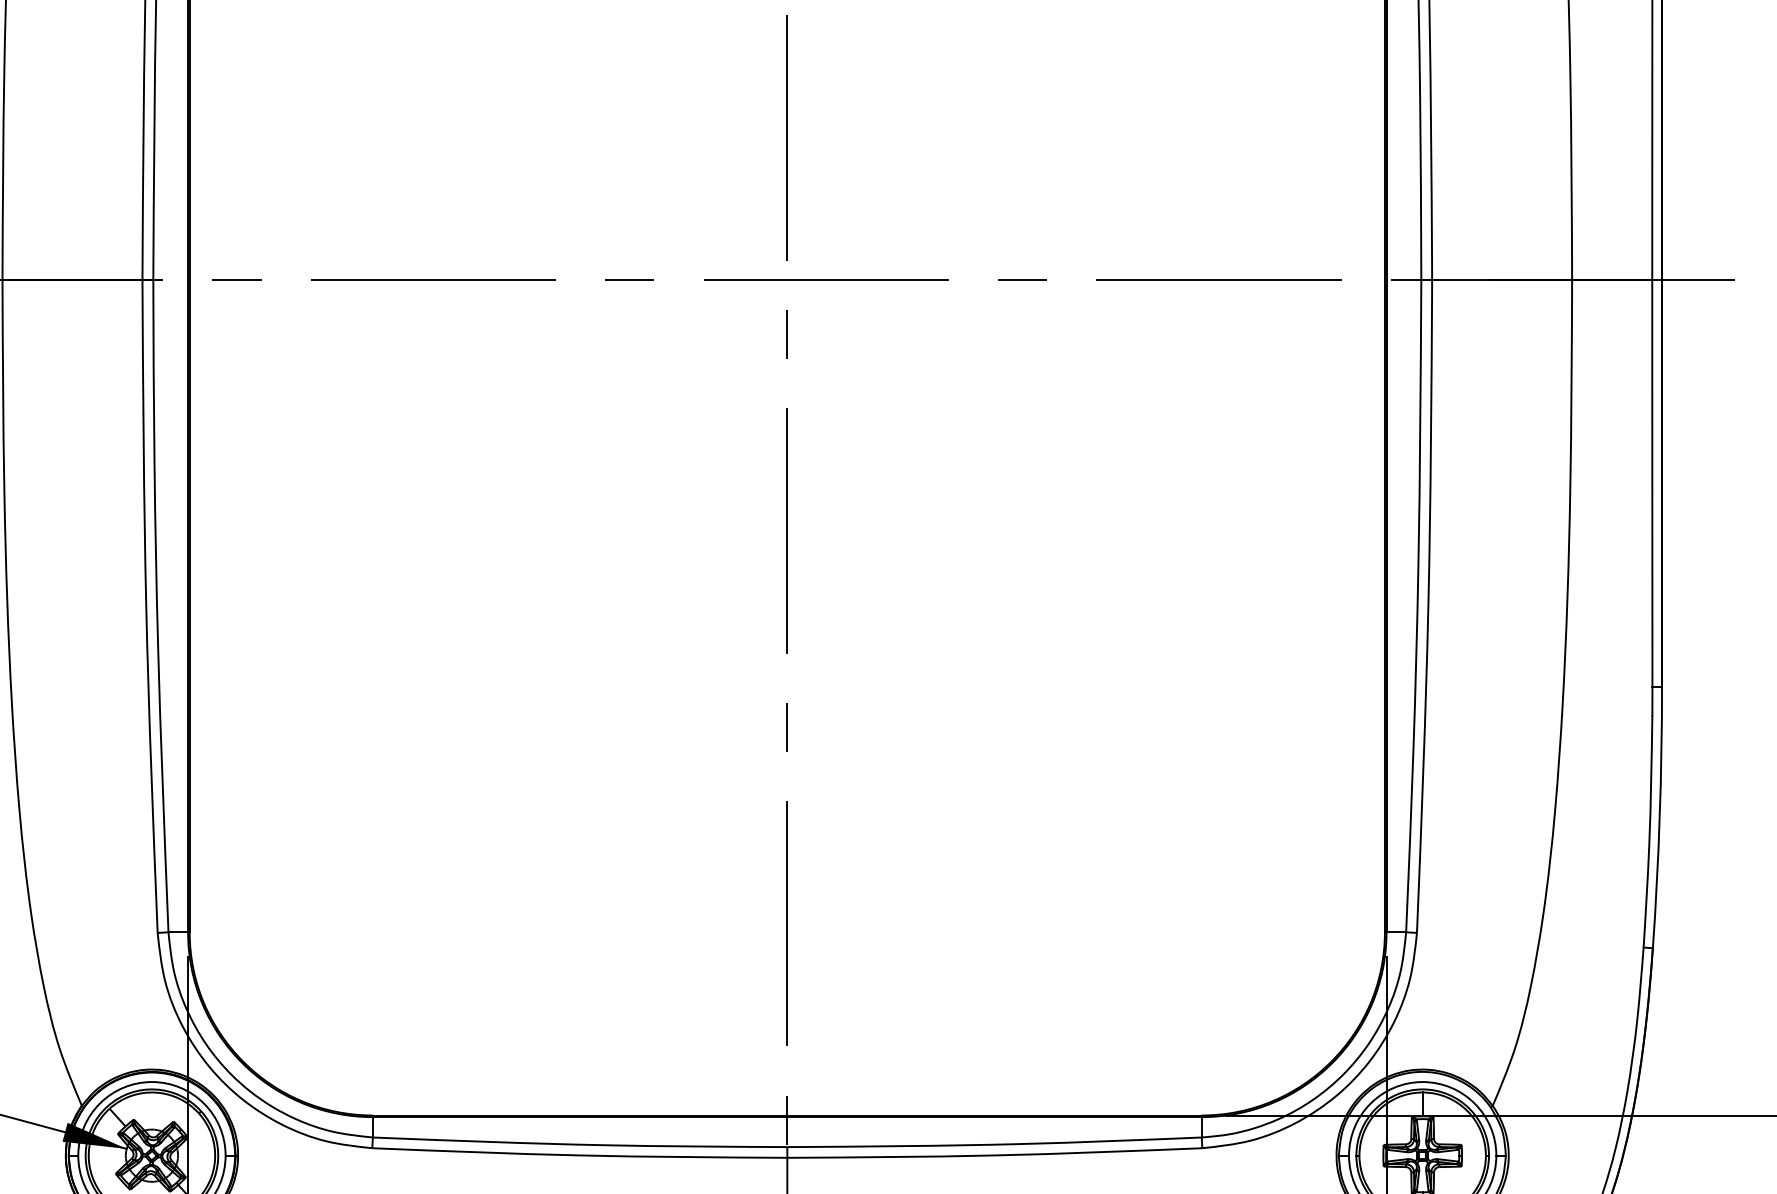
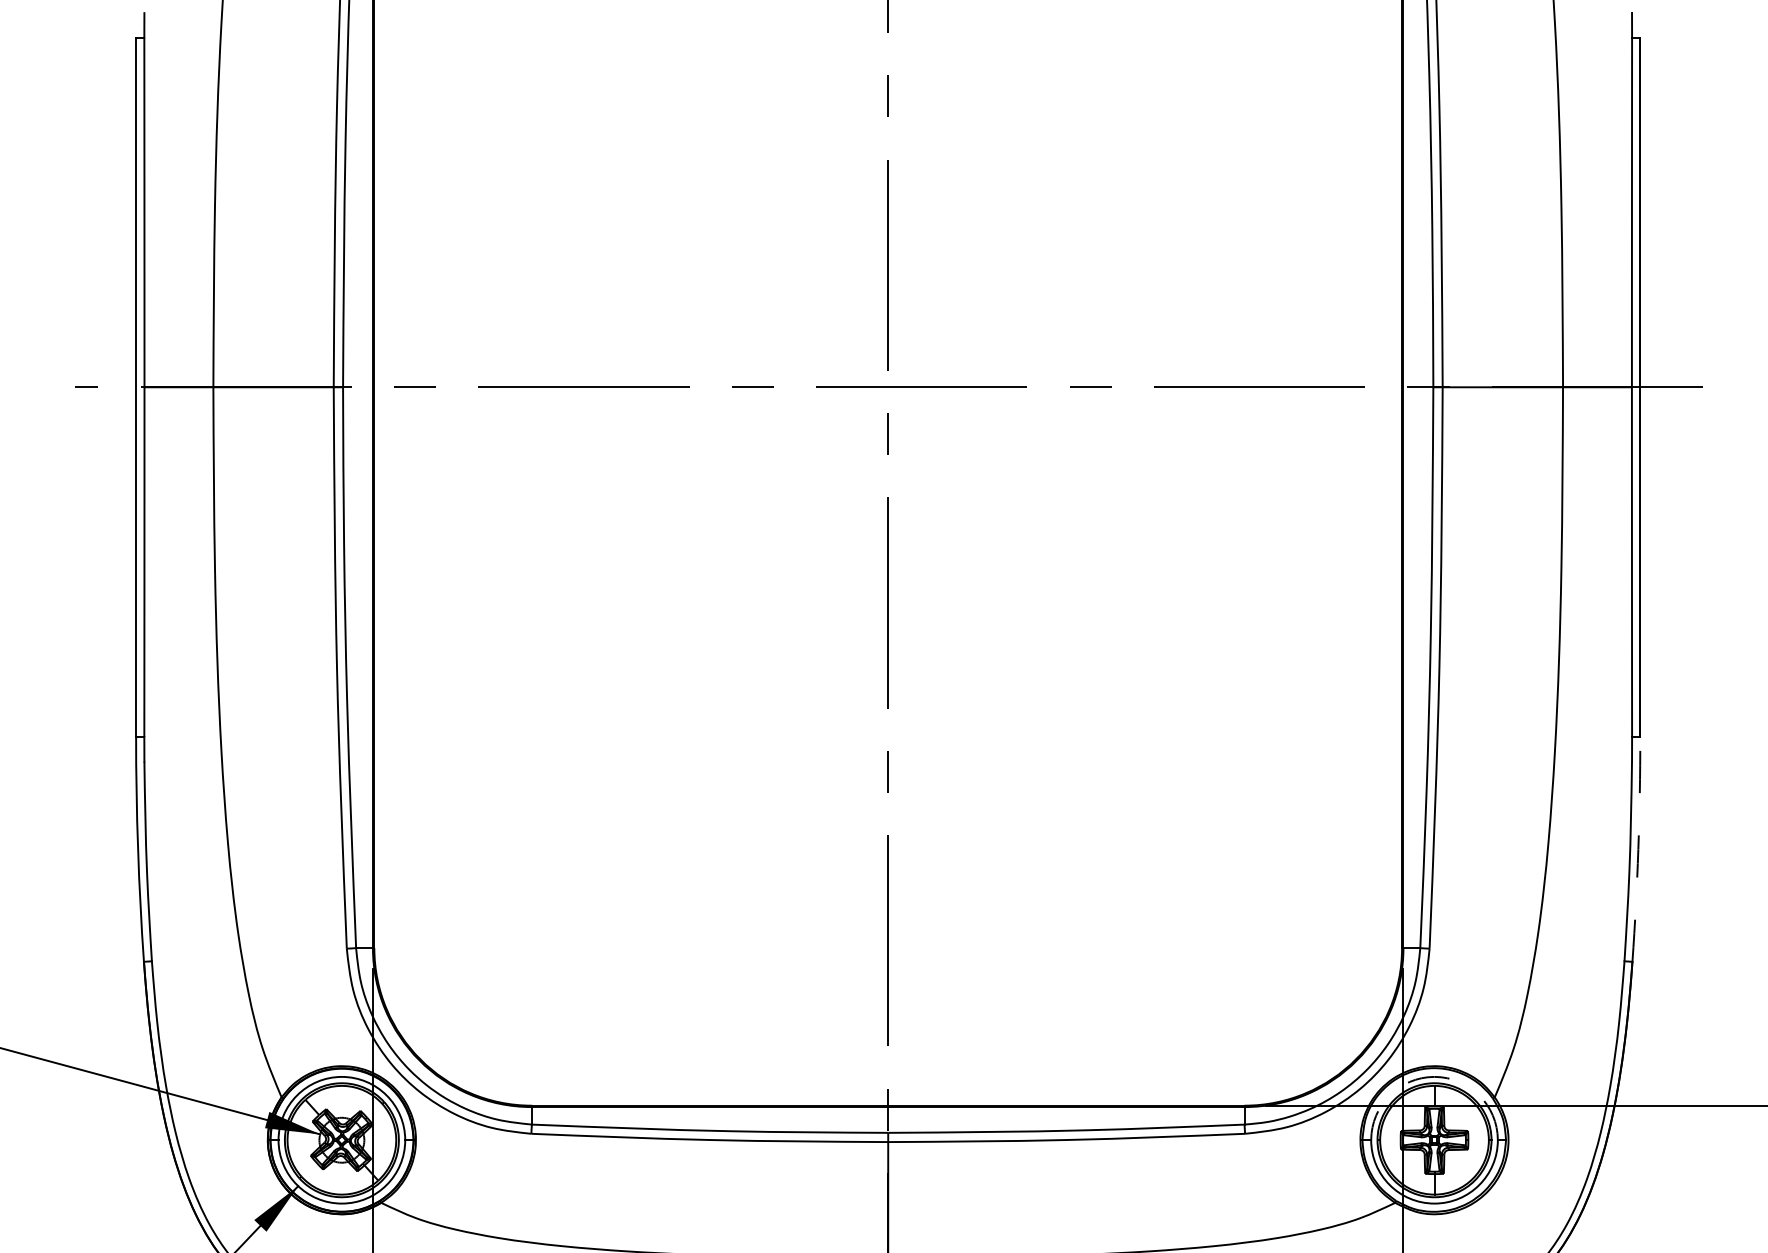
arc: (1659, 817) -> (1638, 849), solid -> dashed
arc: (1422, 1081) -> (1434, 1076), solid -> dashed

